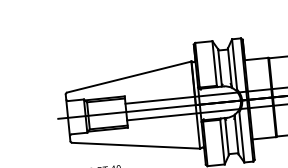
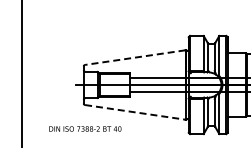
line: (129, 76) -> (135, 57), solid -> dashed
line: (136, 145) -> (135, 112), solid -> dashed

